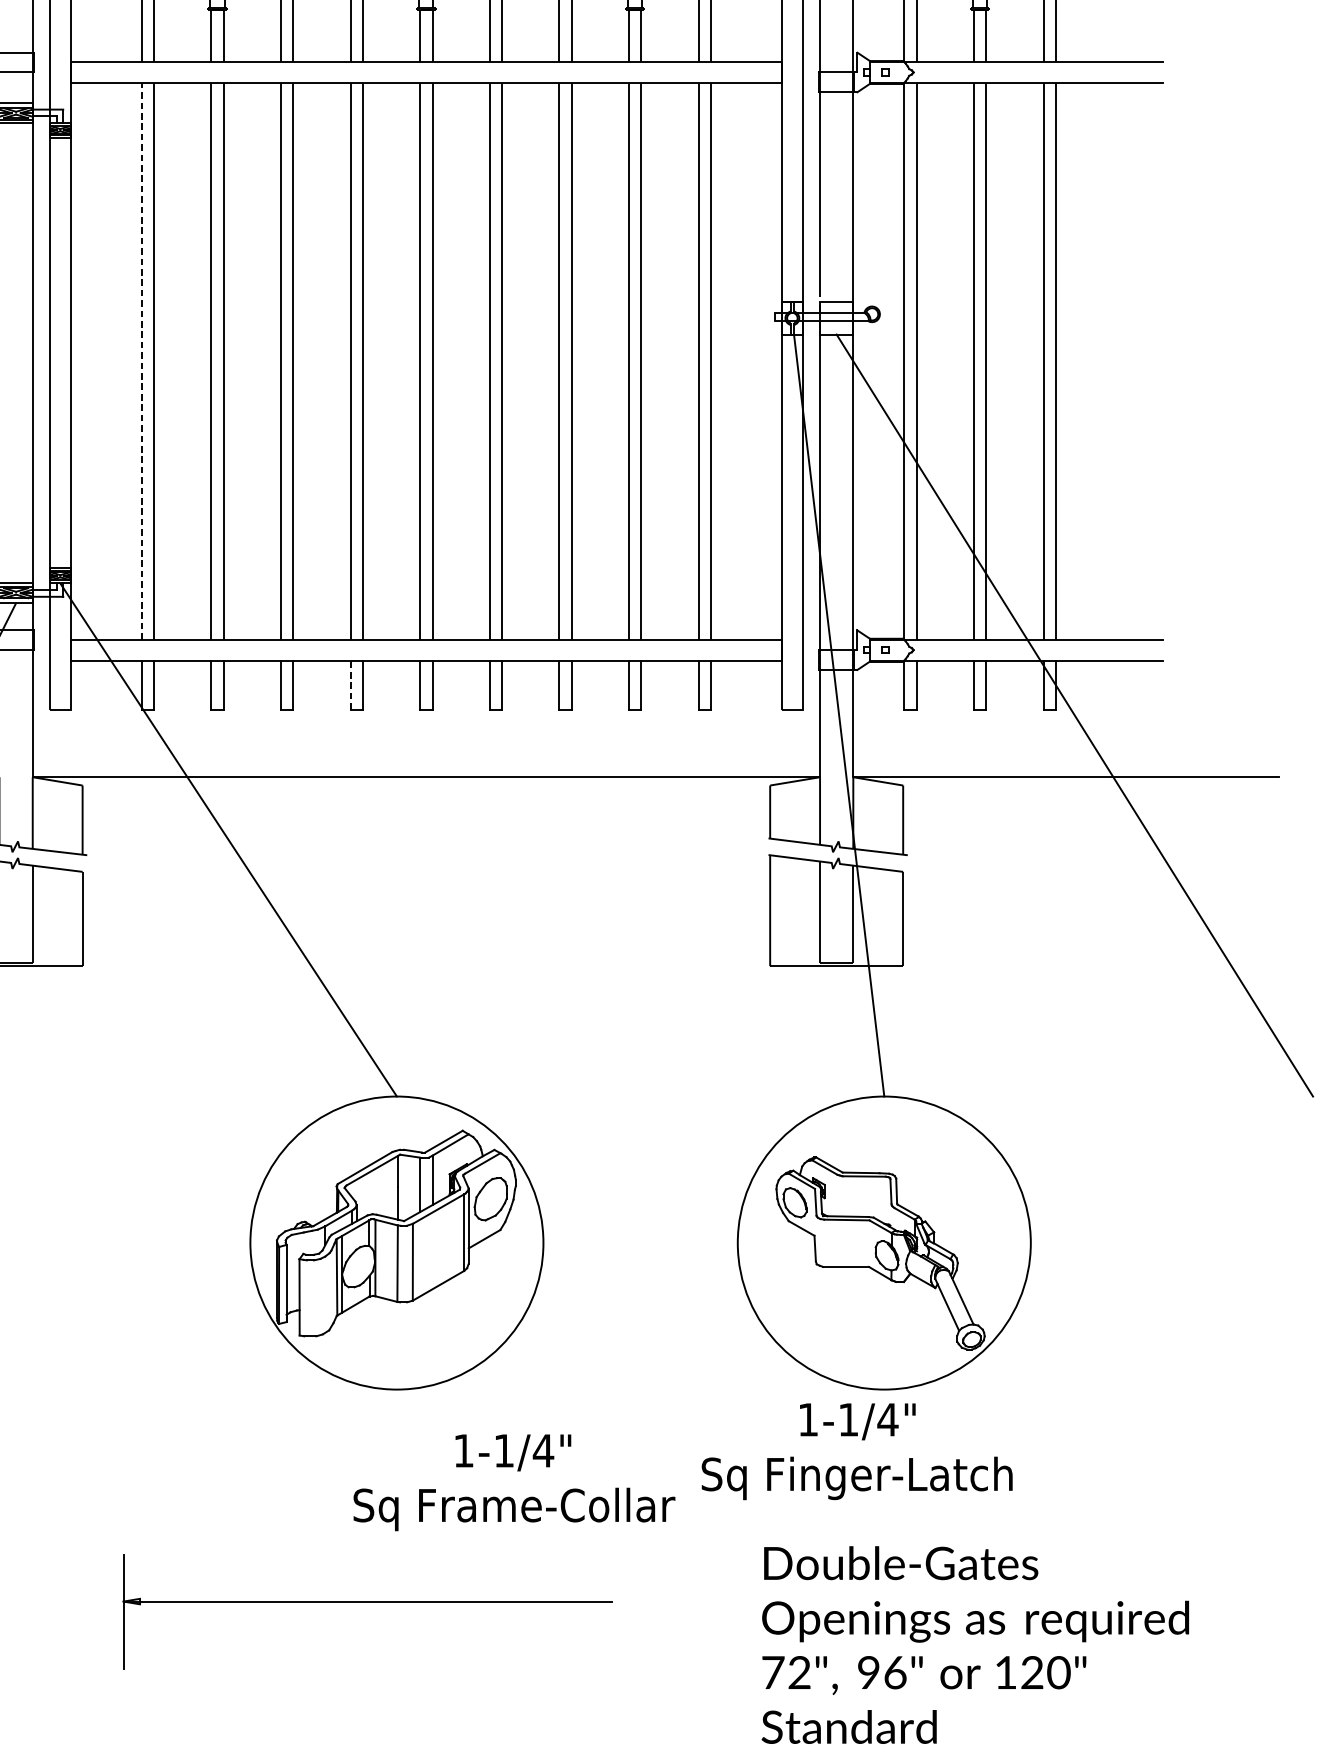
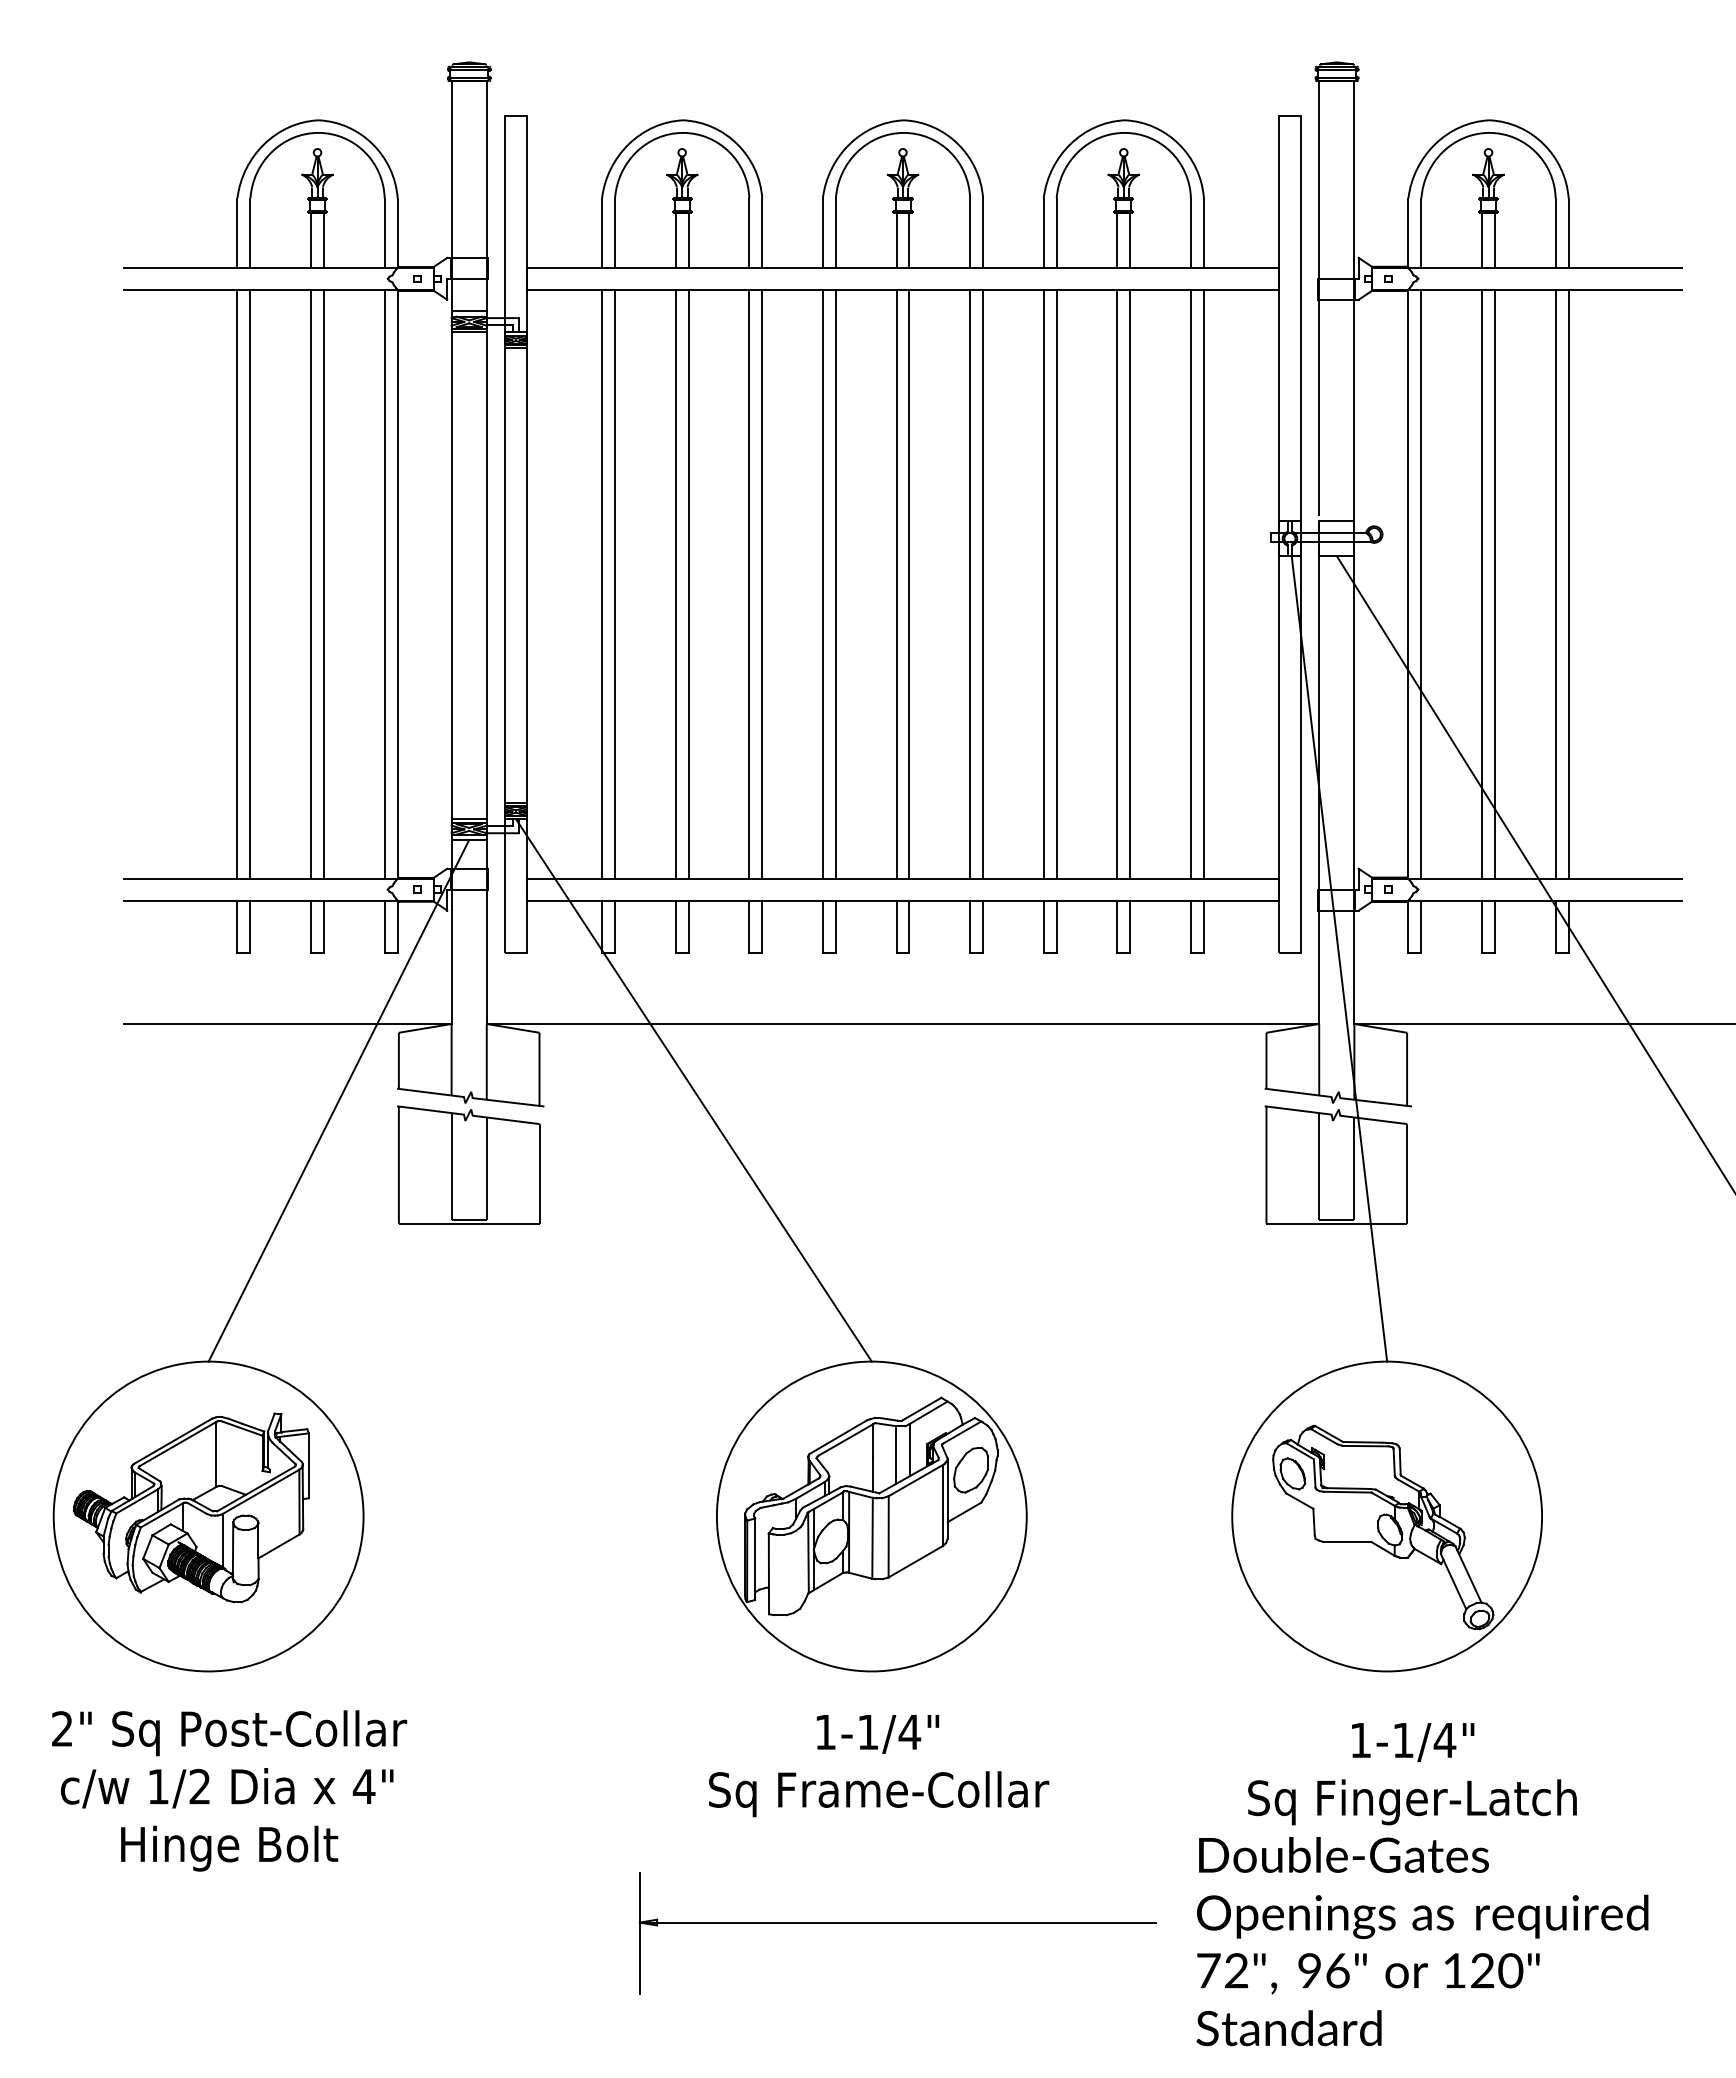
line: (142, 360) -> (602, 583), dashed -> solid
line: (350, 685) -> (822, 926), dashed -> solid
text: (857, 1452) -> (1412, 1774), moved
text: (514, 1483) -> (879, 1766), moved
part: (367, 1602) -> (897, 1923), moved
text: (975, 1645) -> (1422, 1941), moved

